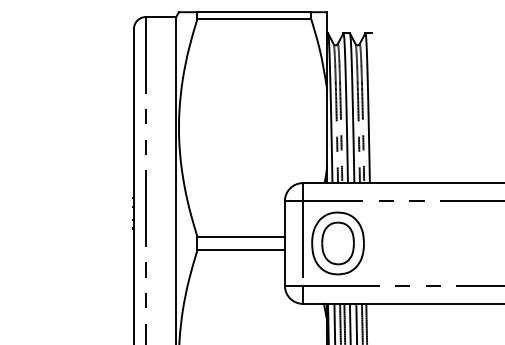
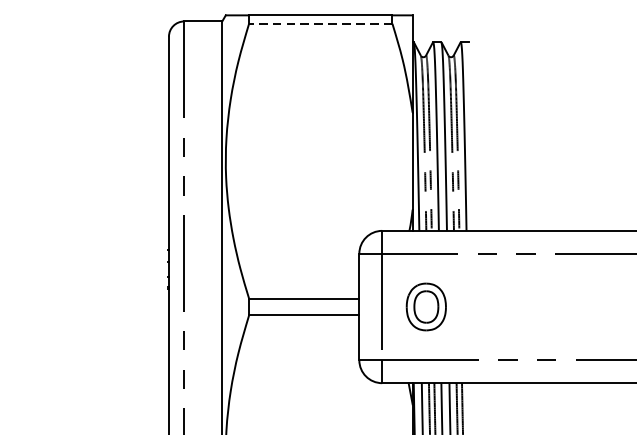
line: (254, 18) -> (321, 23), solid -> dashed
part: (337, 243) -> (425, 307), size x0.6

